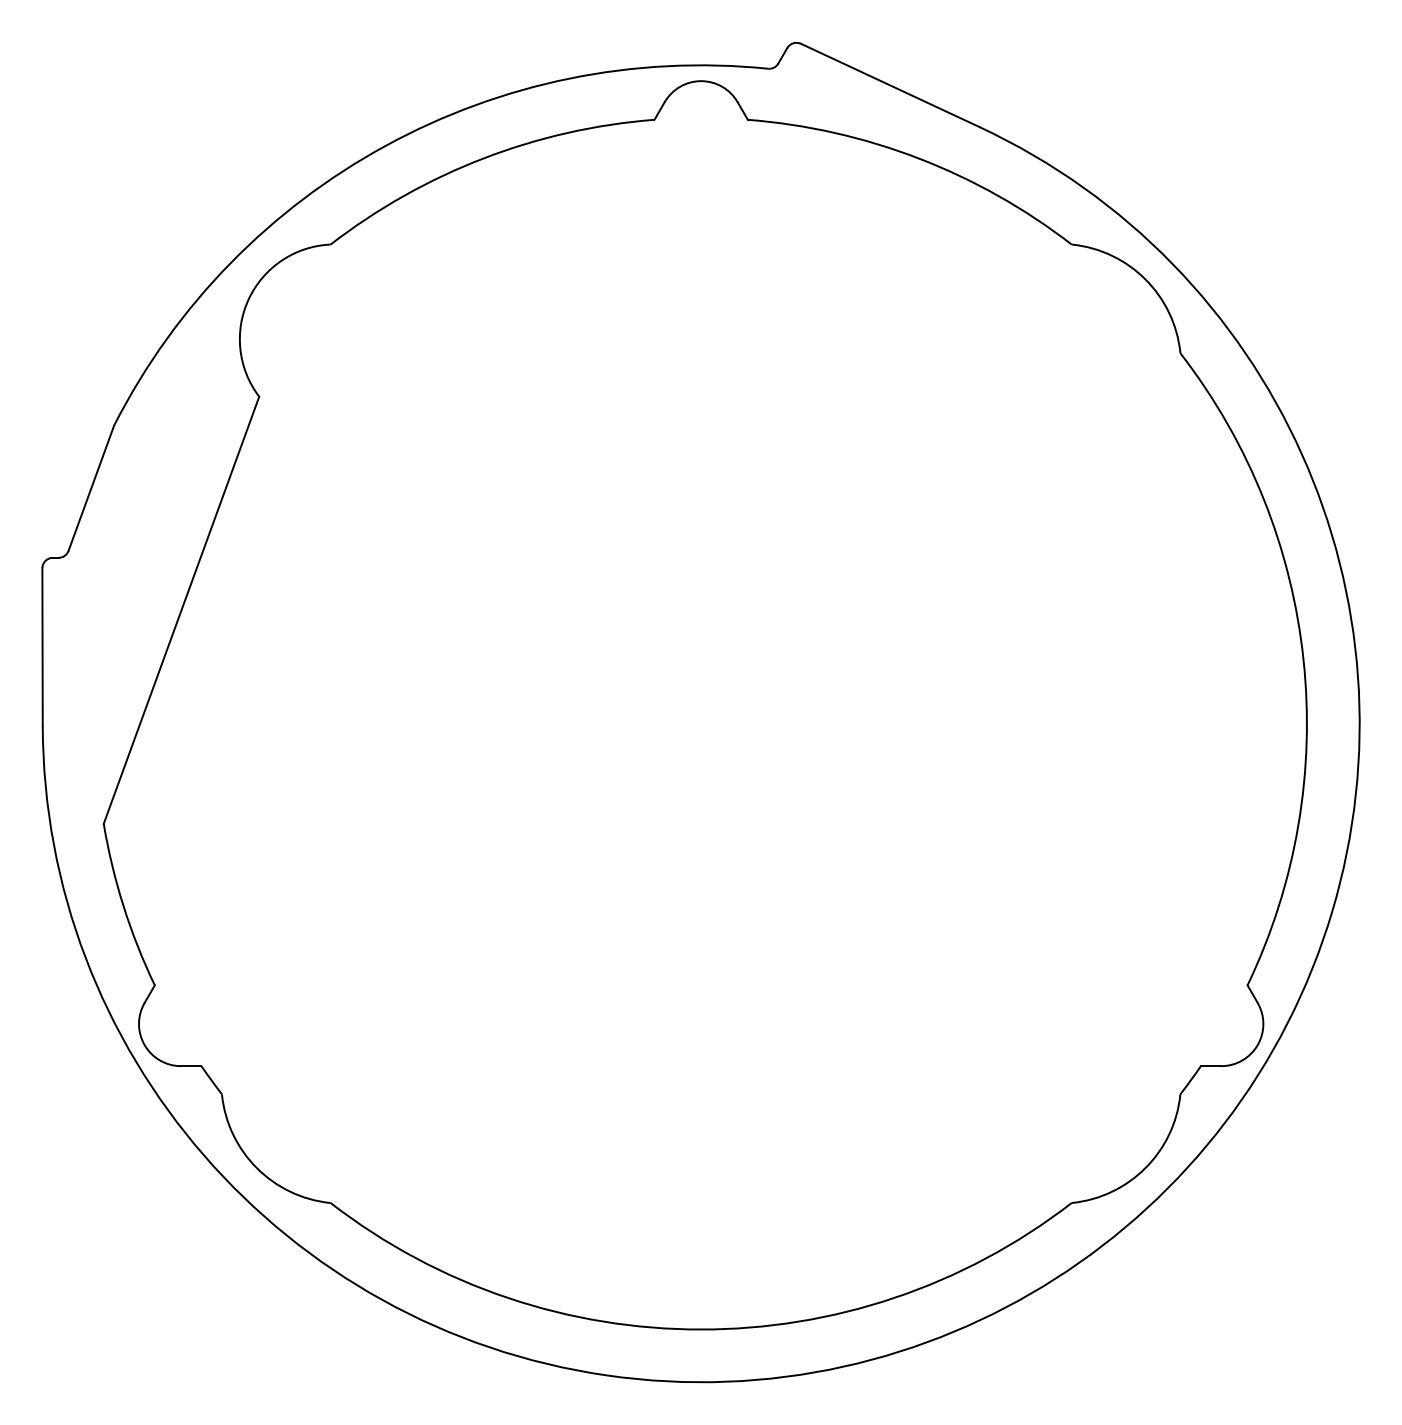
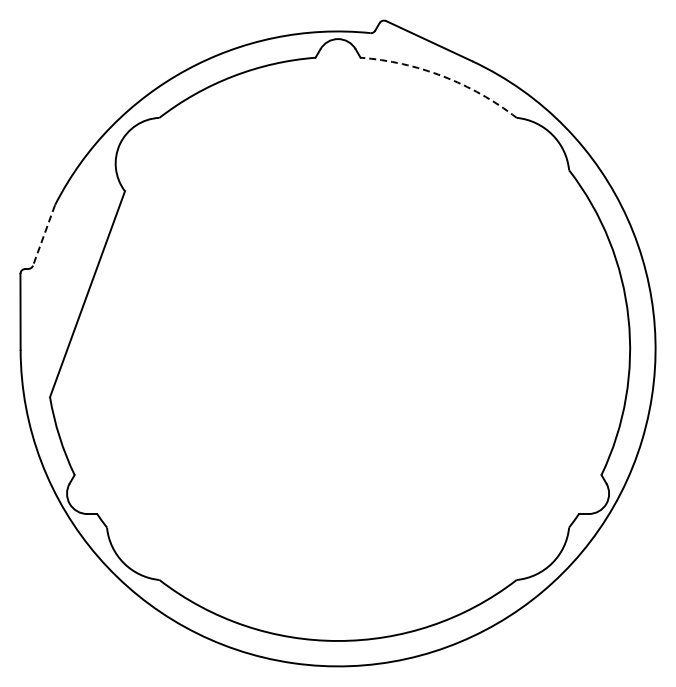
arc: (919, 158) -> (443, 76), solid -> dashed
line: (90, 488) -> (43, 235), solid -> dashed

